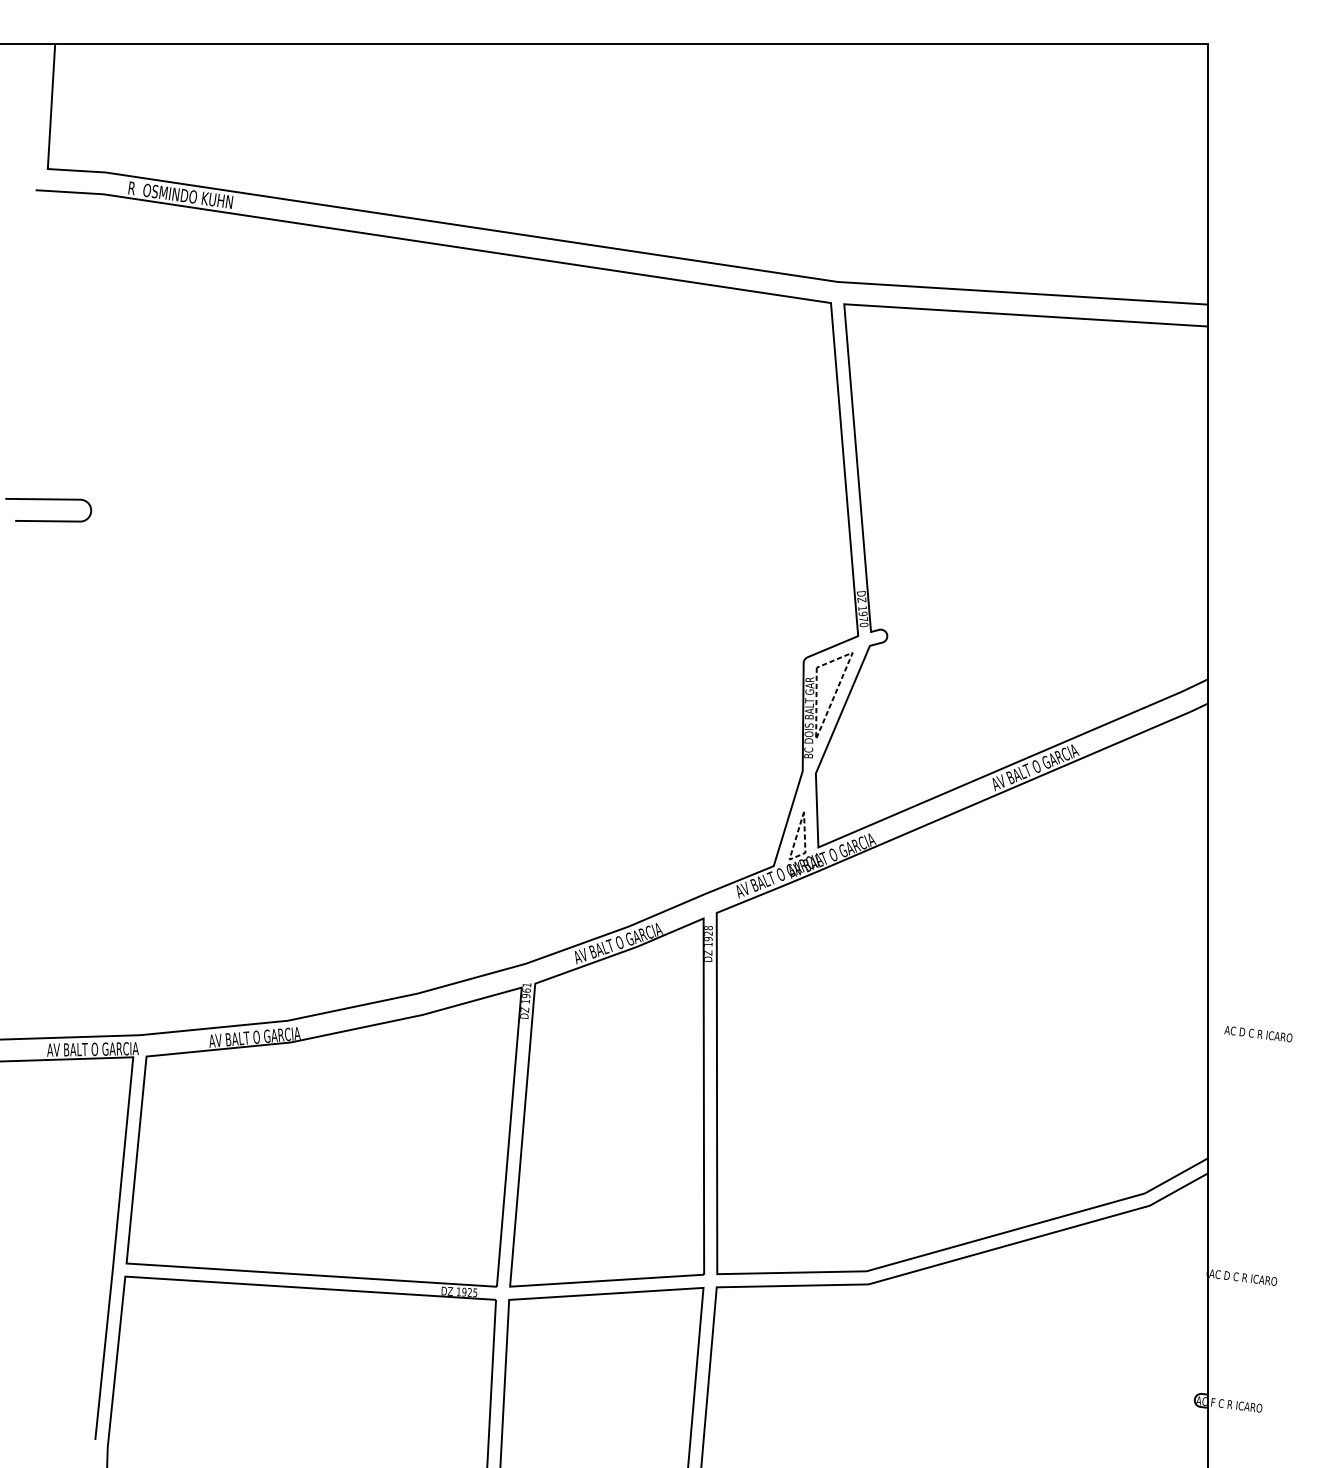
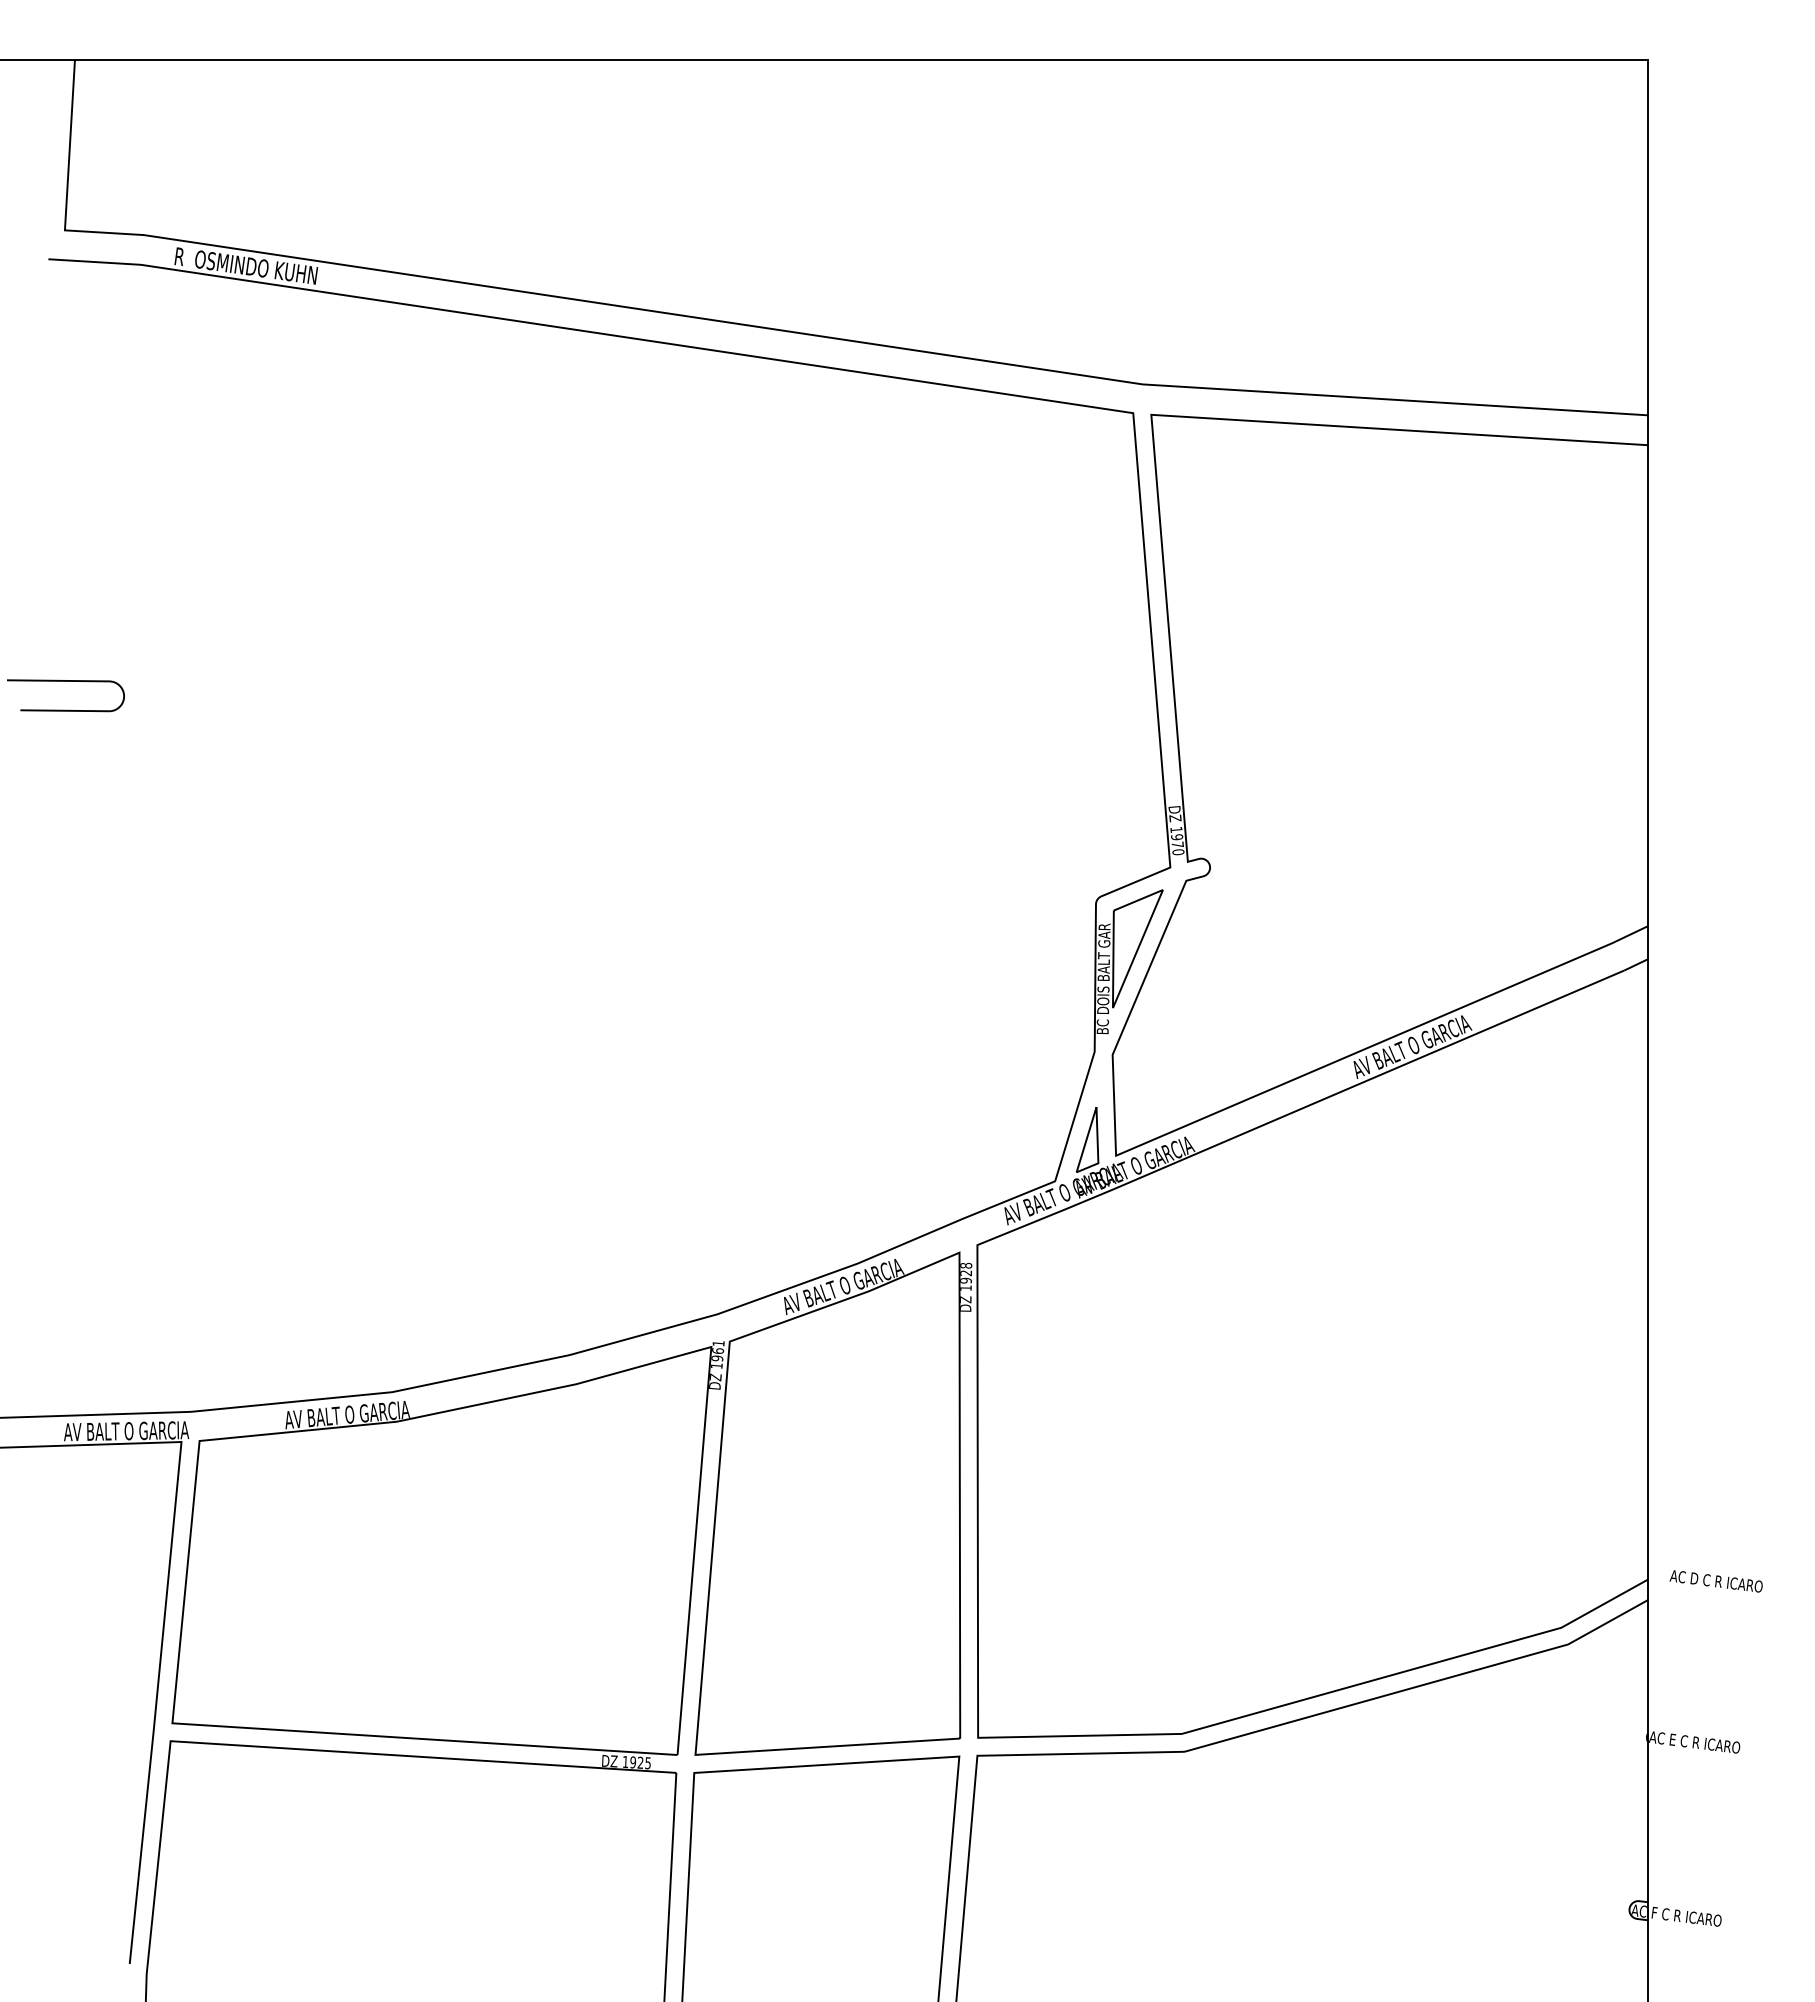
line: (828, 710) -> (1129, 968), dashed -> solid
line: (793, 858) -> (1082, 1170), dashed -> solid
text: (1257, 1034) -> (1715, 1581), moved
text: (1251, 1278) -> (1706, 1743), AC D C R ICARO -> AC E C R ICARO

